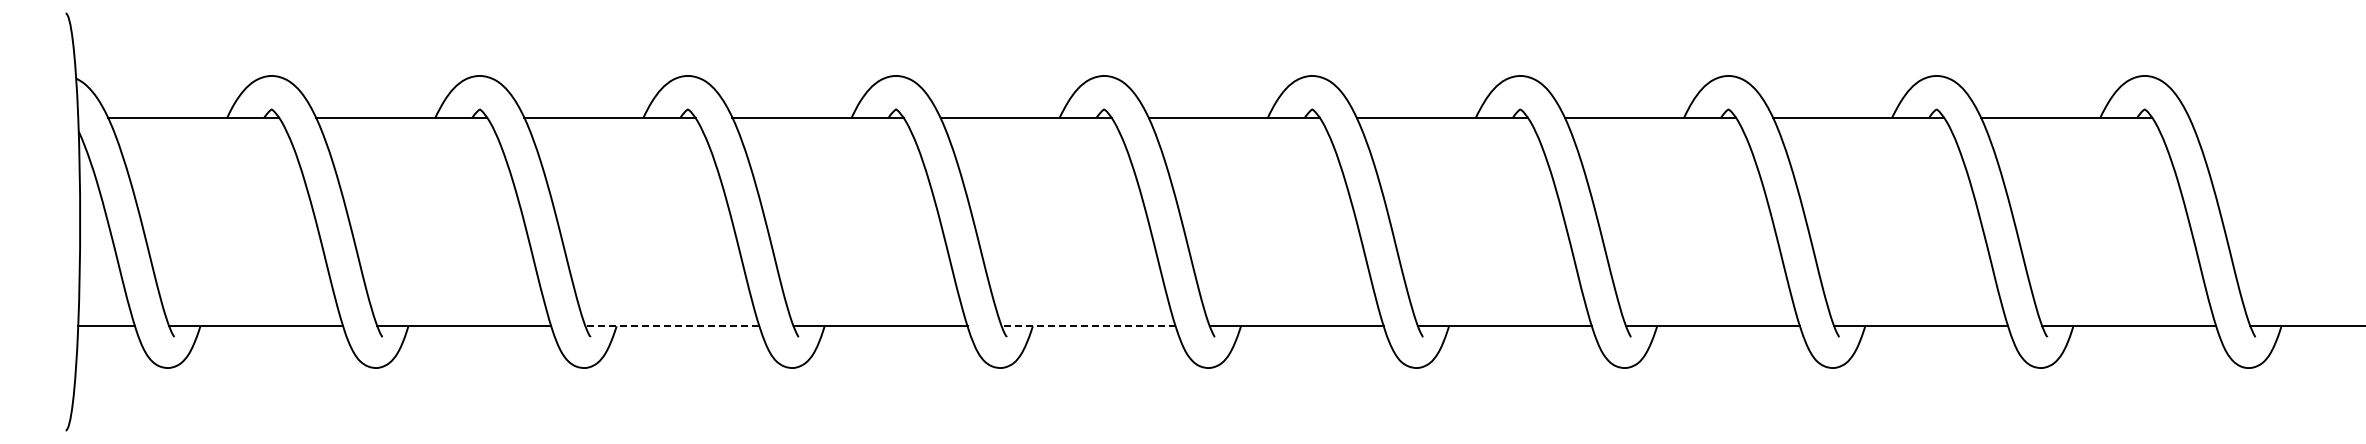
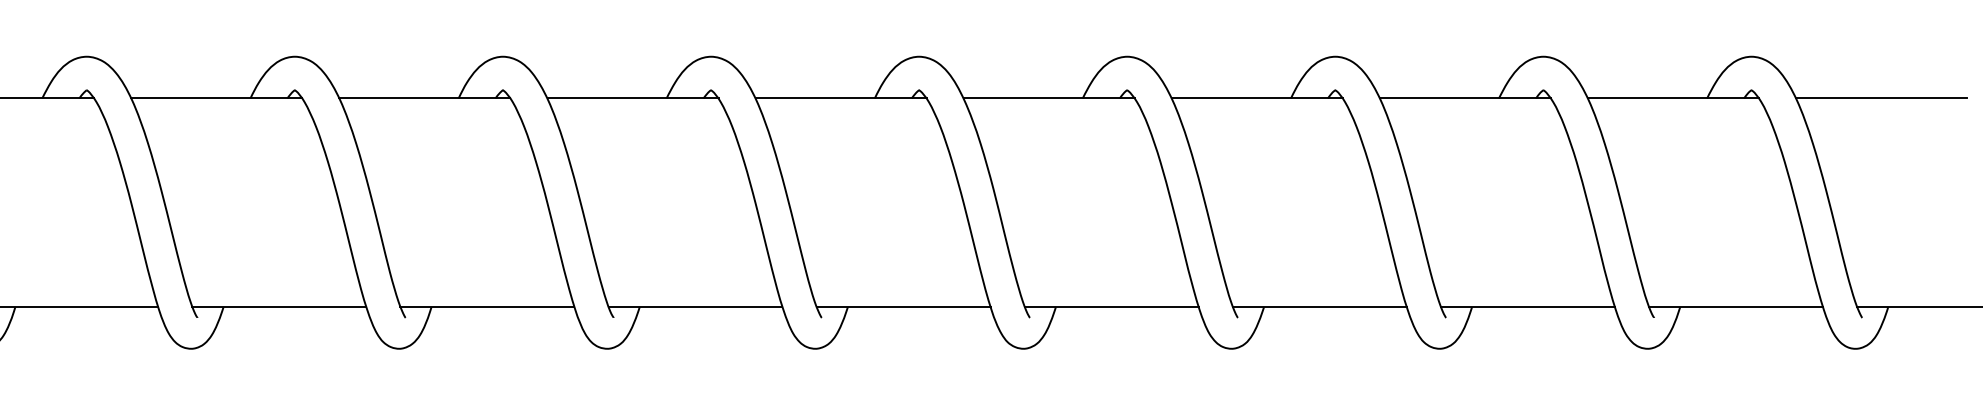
line: (2274, 117) -> (1881, 98), added
line: (672, 326) -> (279, 307), dashed -> solid
line: (1088, 326) -> (695, 307), dashed -> solid

